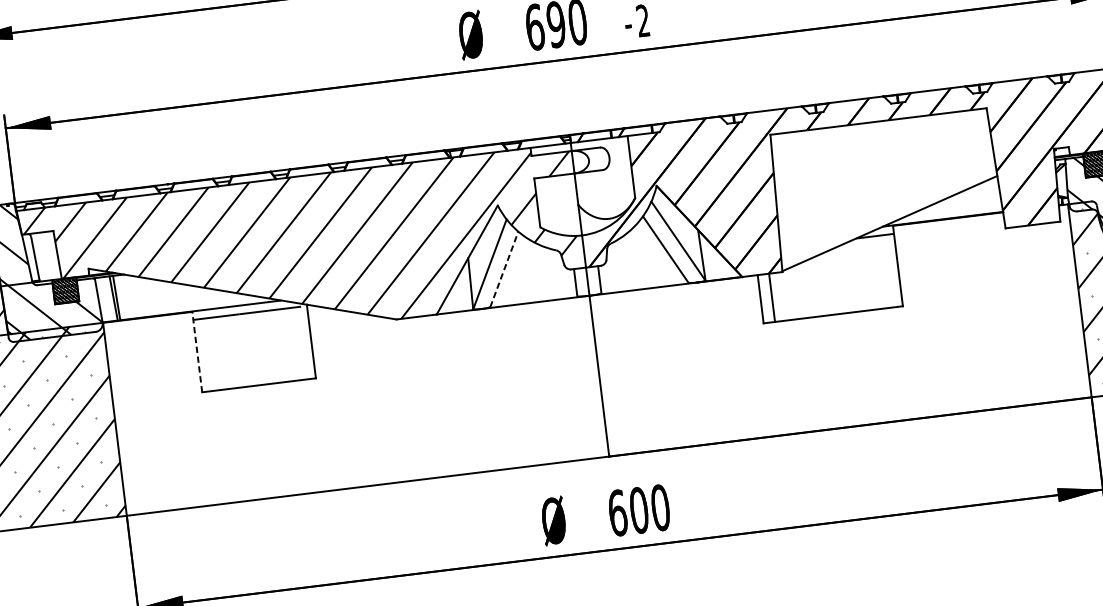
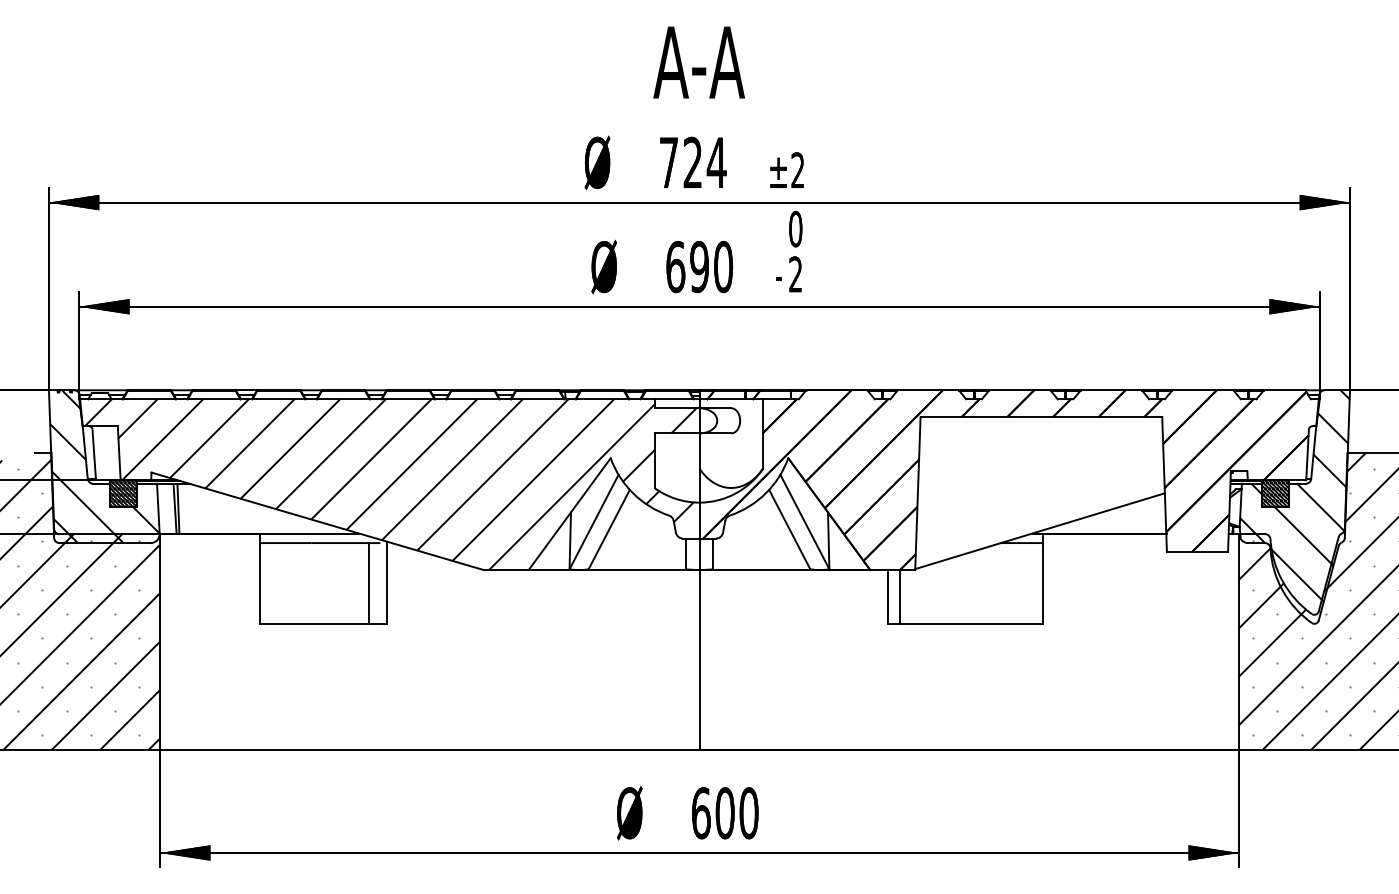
line: (504, 269) -> (609, 529), dashed -> solid
line: (294, 344) -> (368, 583), added
line: (196, 352) -> (259, 579), dashed -> solid

